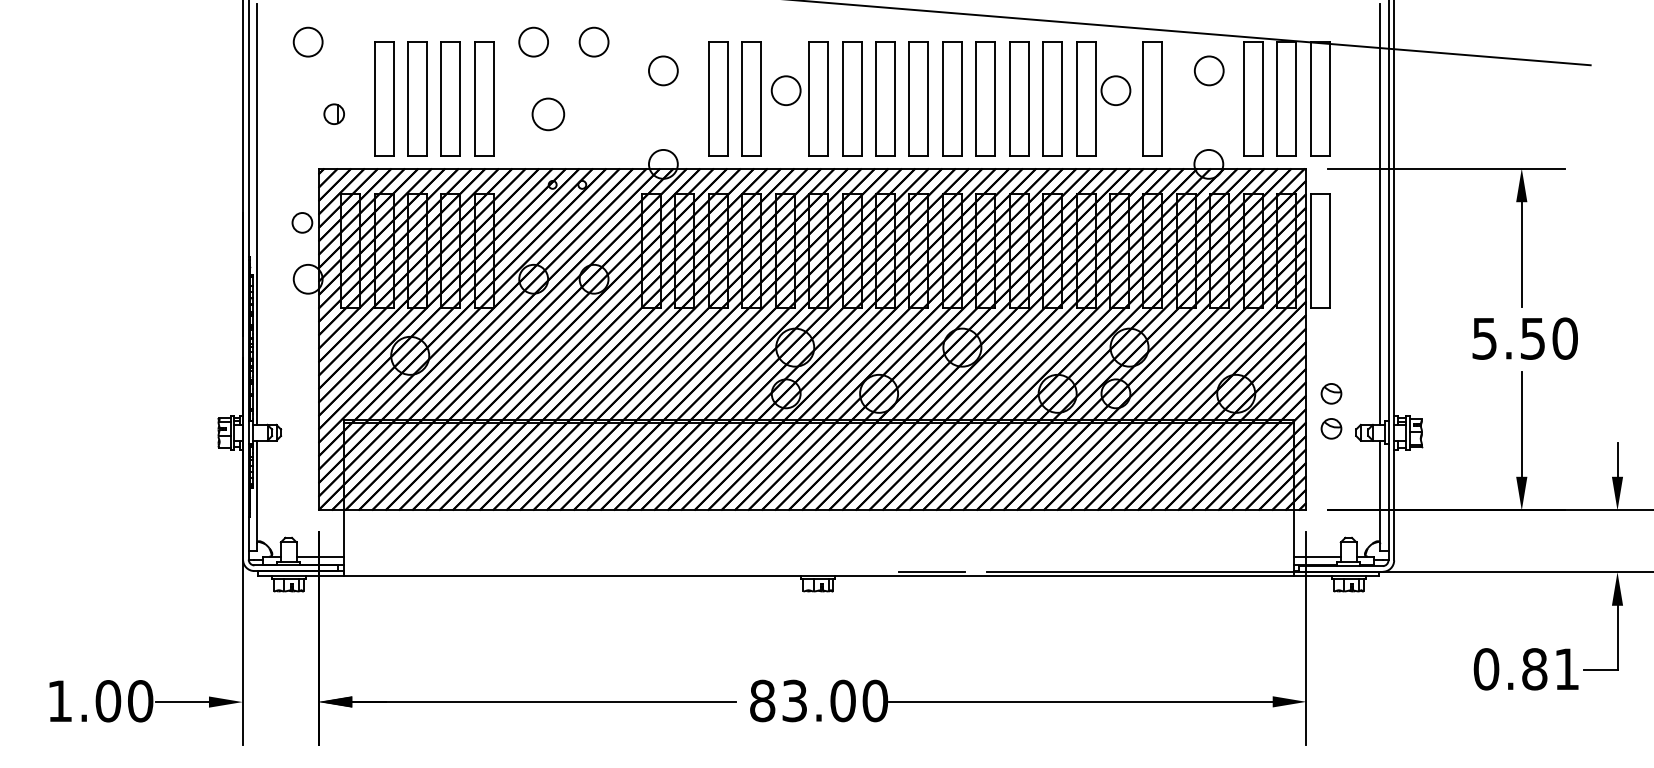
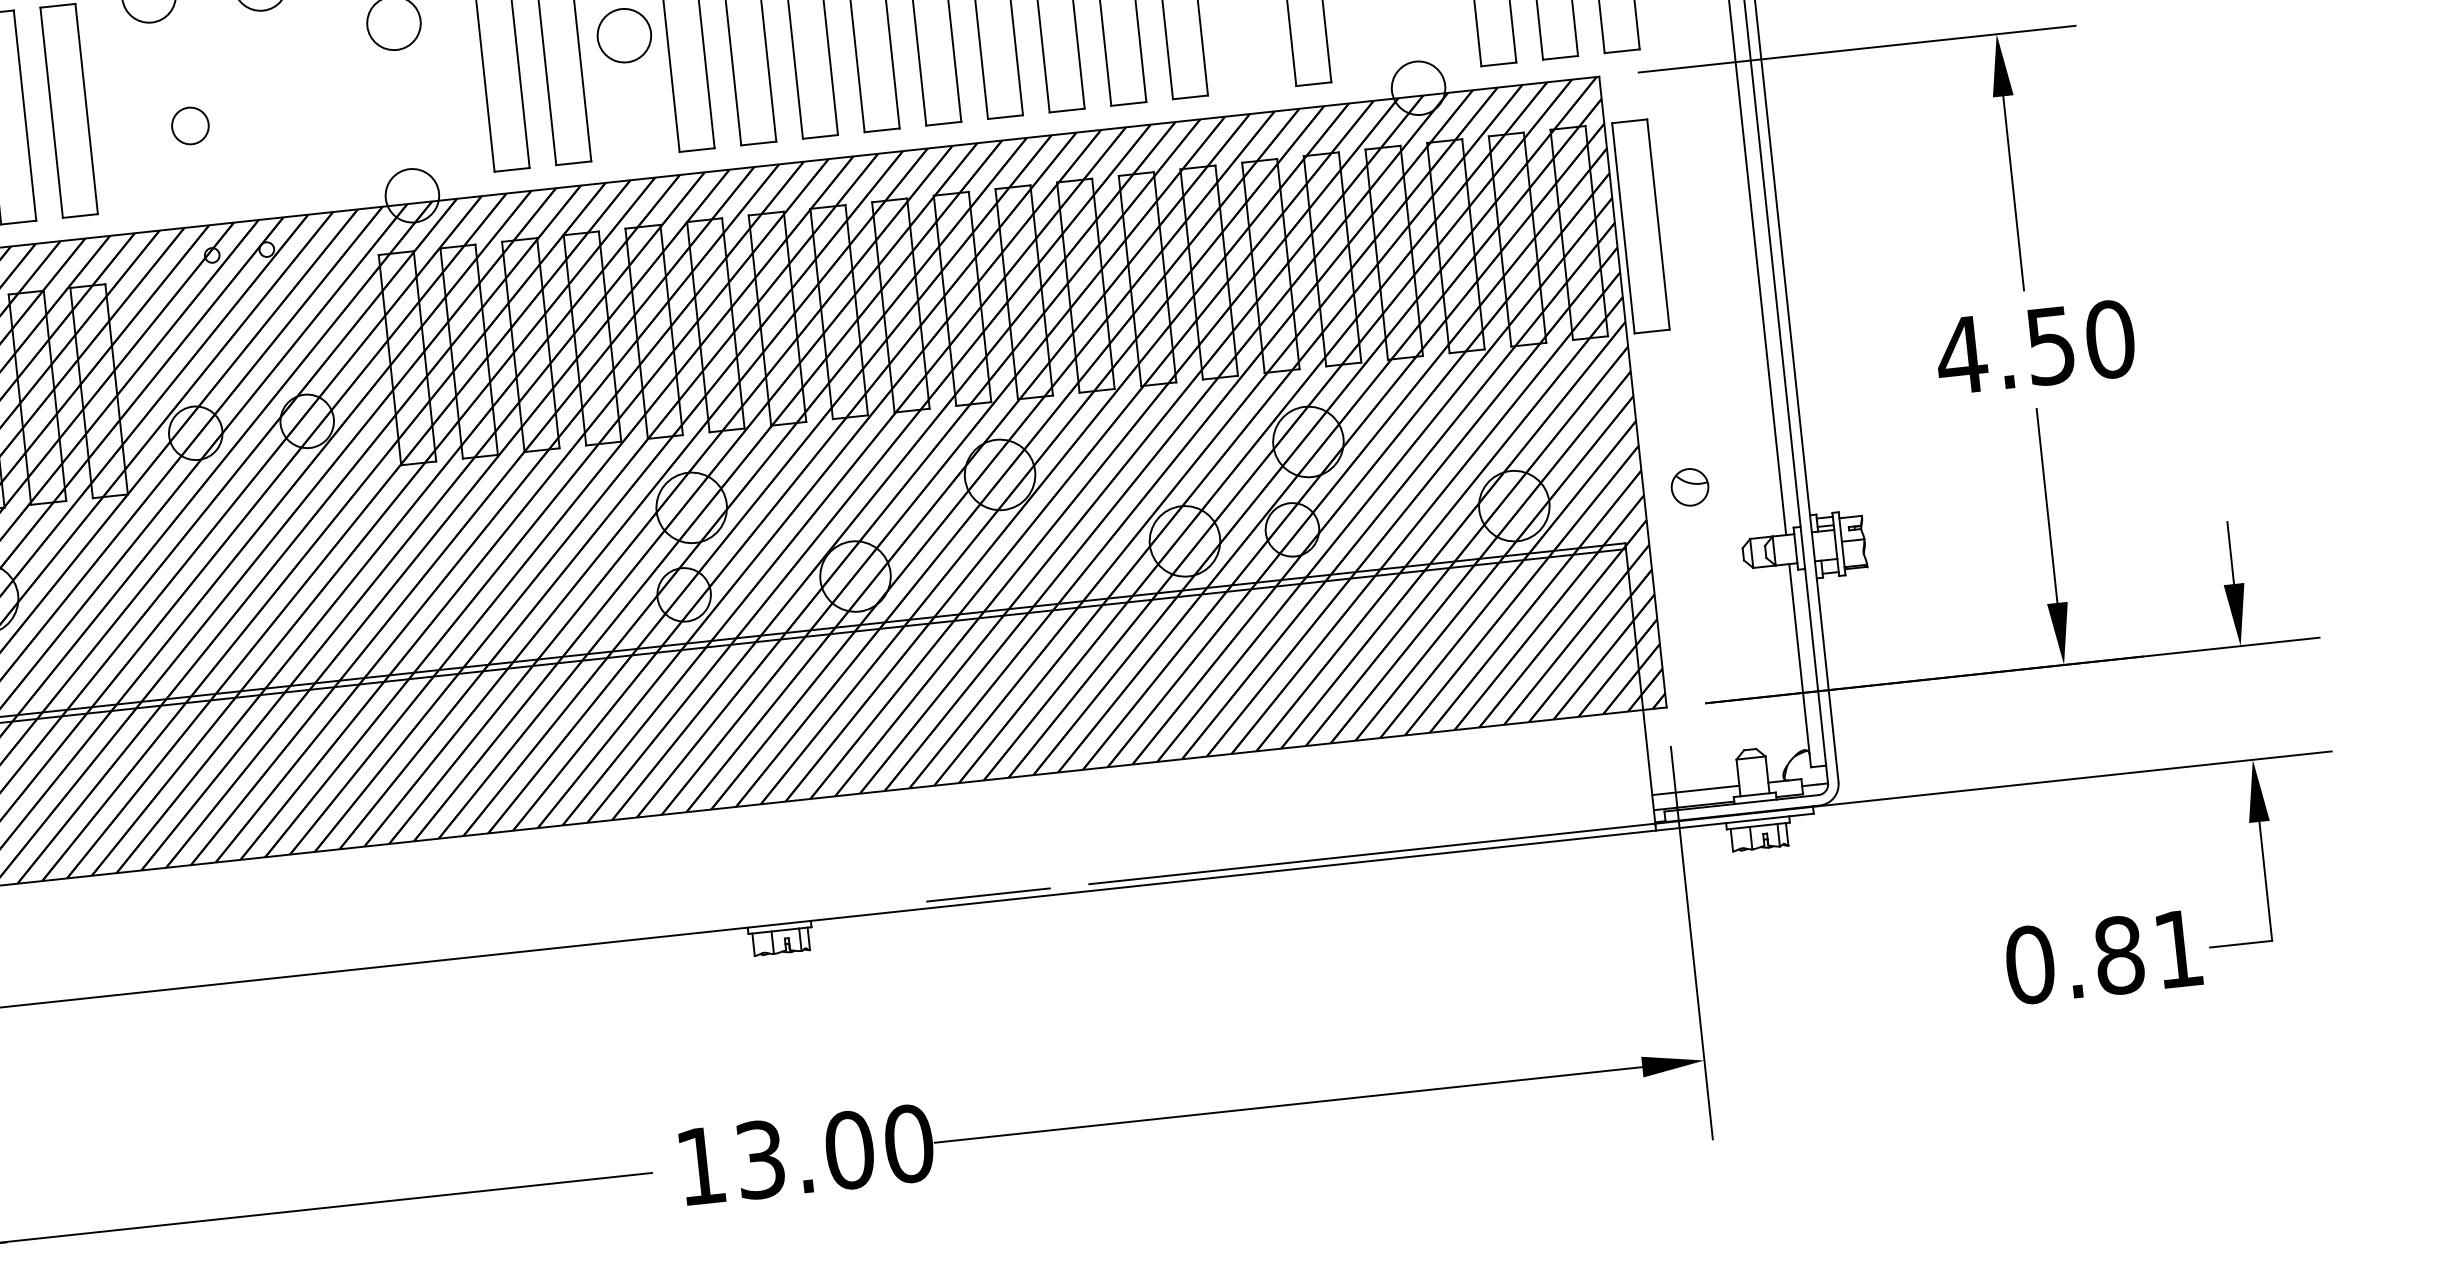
circle: (548, 113) -> (190, 124), size x0.62
text: (1484, 338) -> (1961, 355), 5.50 -> 4.50
part: (1331, 428) -> (1696, 551), removed
text: (762, 700) -> (700, 1165), 83.00 -> 13.00

